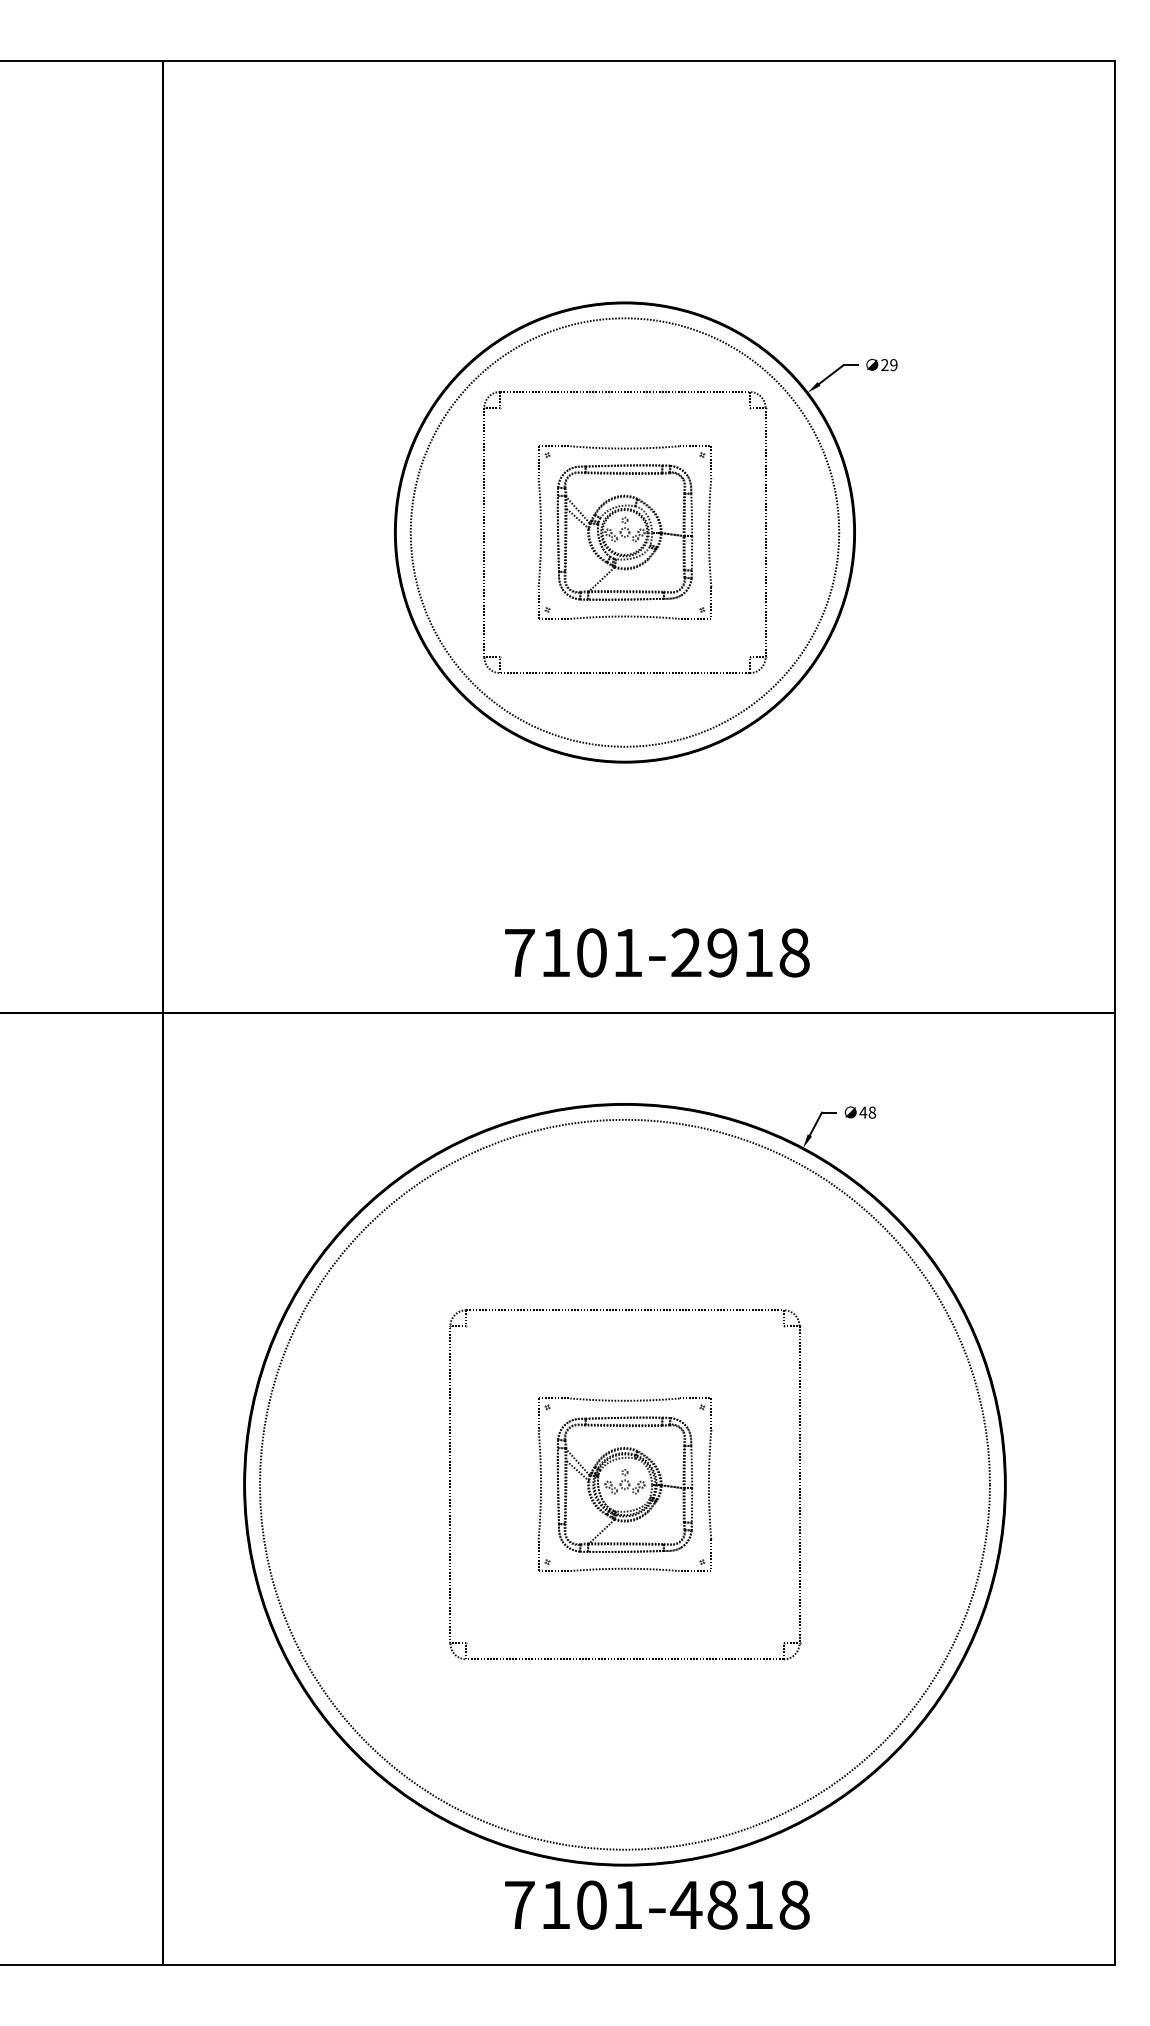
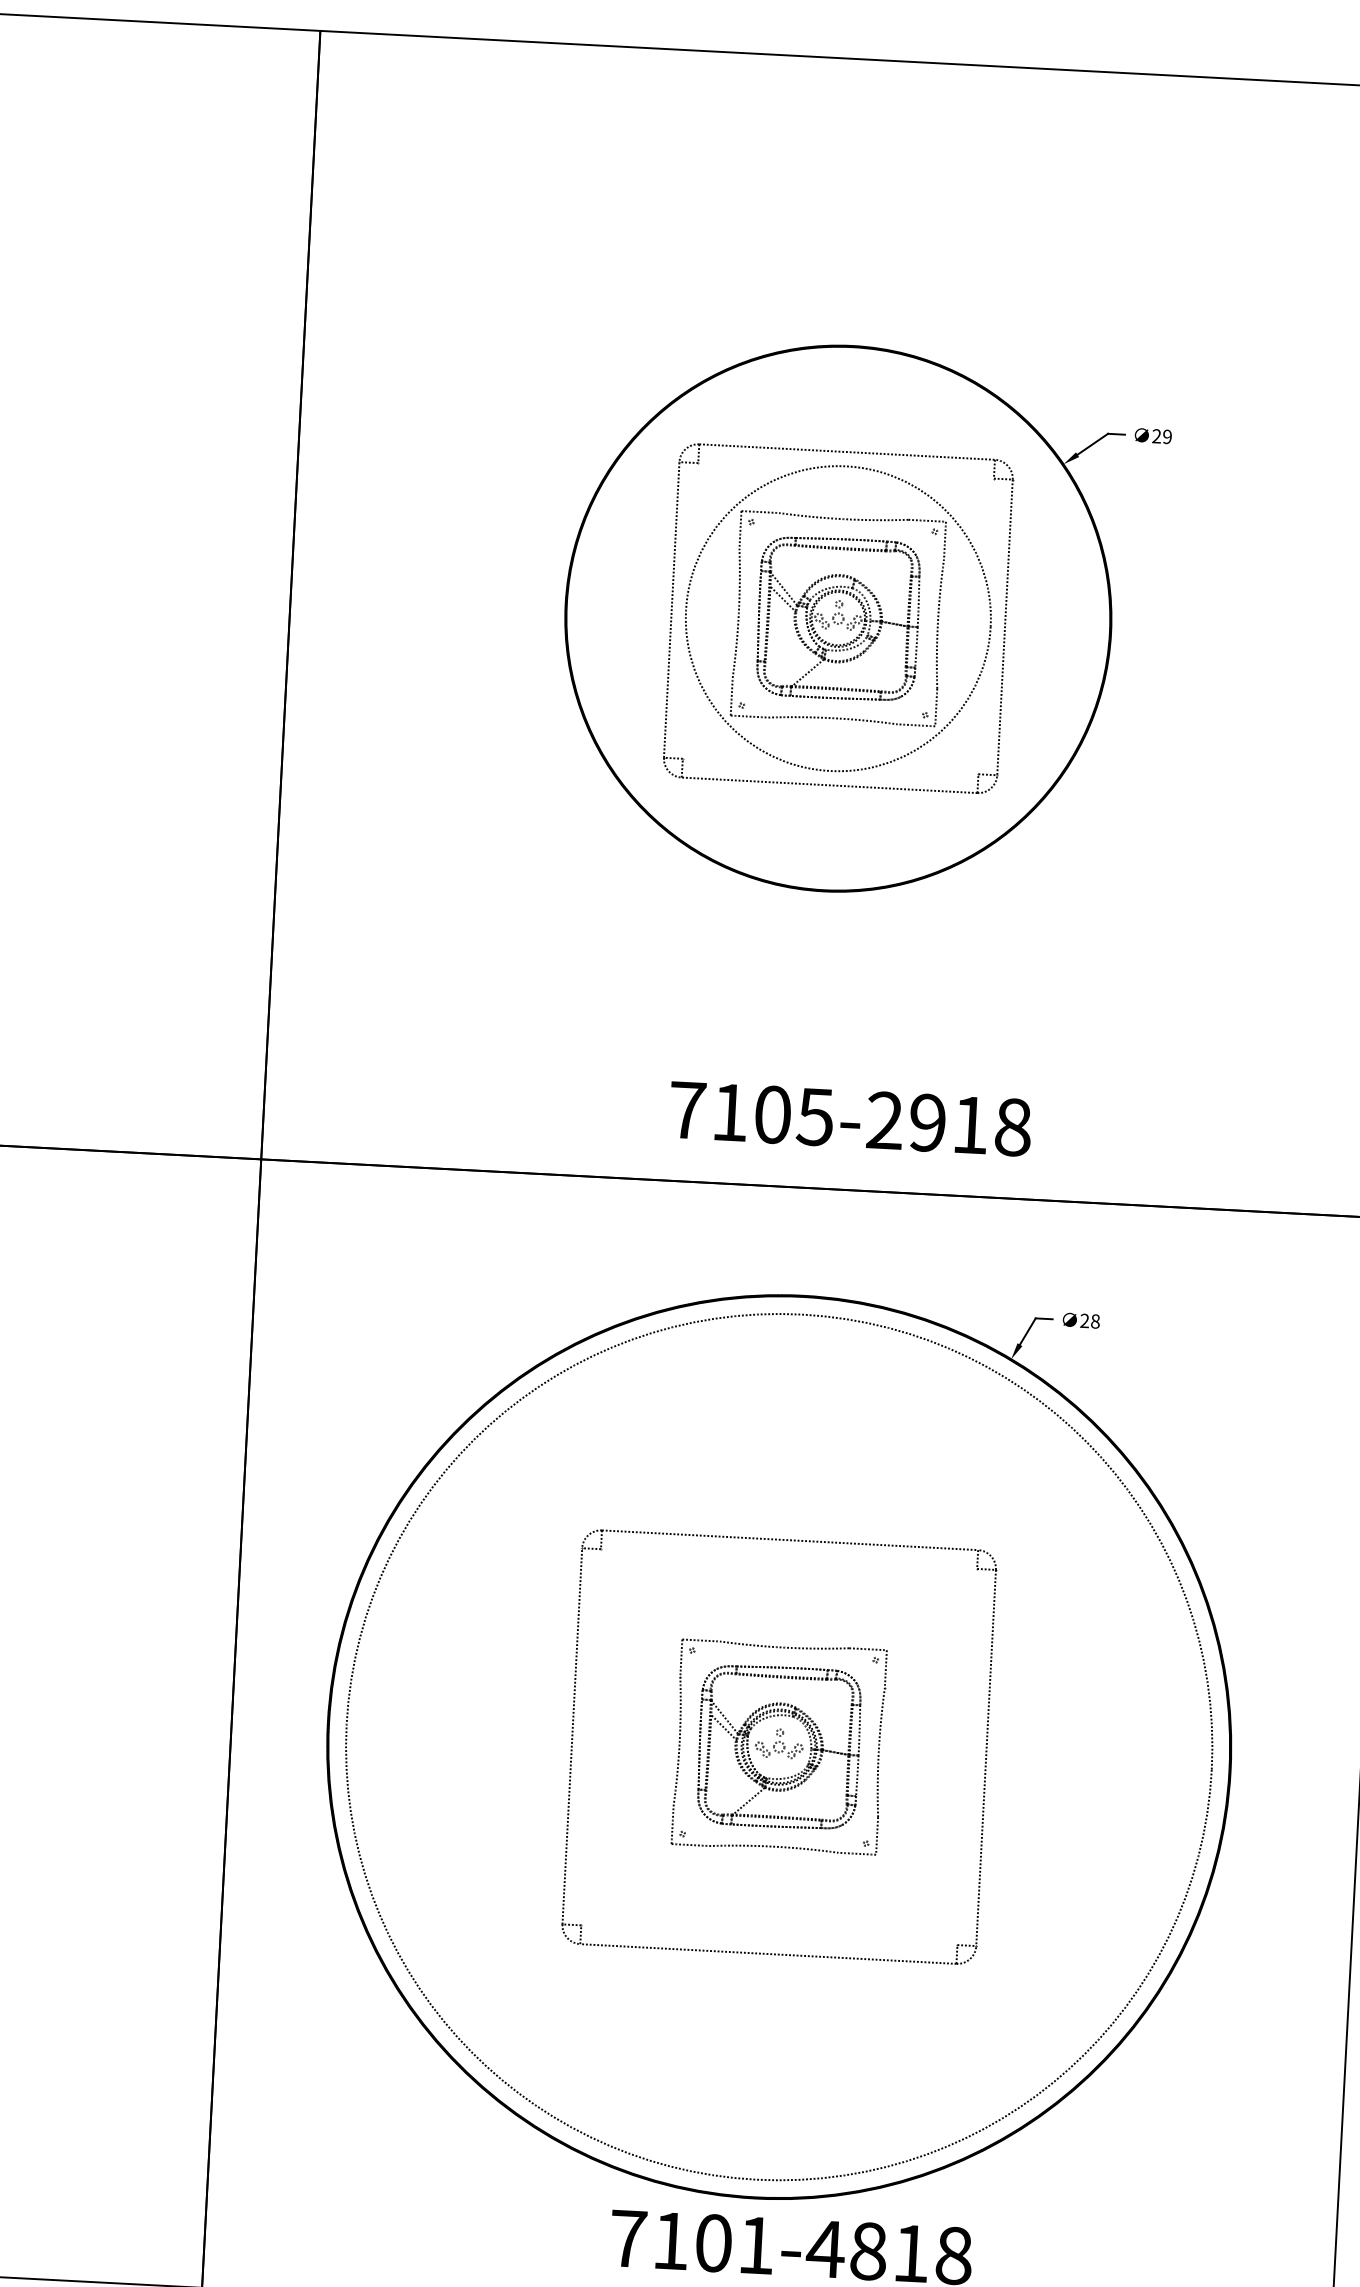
circle: (624, 532) -> (837, 618), size x0.6
text: (627, 953) -> (815, 1117), 7101-2918 -> 7105-2918
text: (863, 1112) -> (1085, 1320), 48 -> 28

